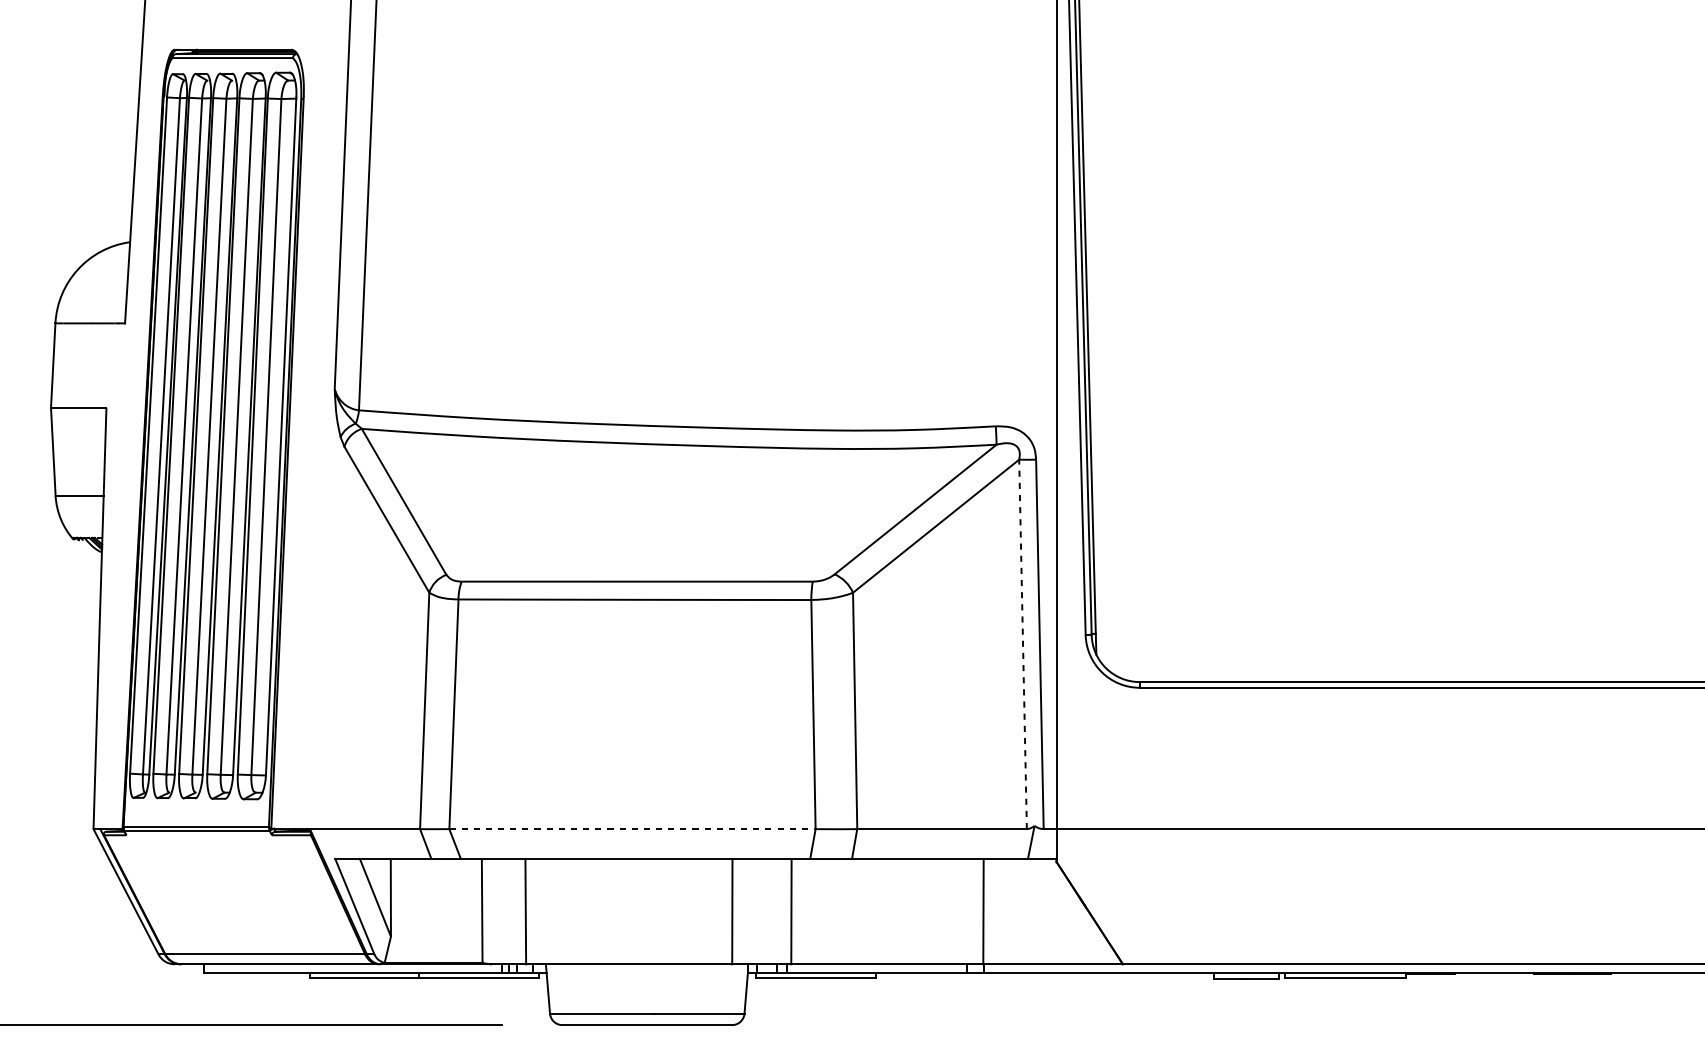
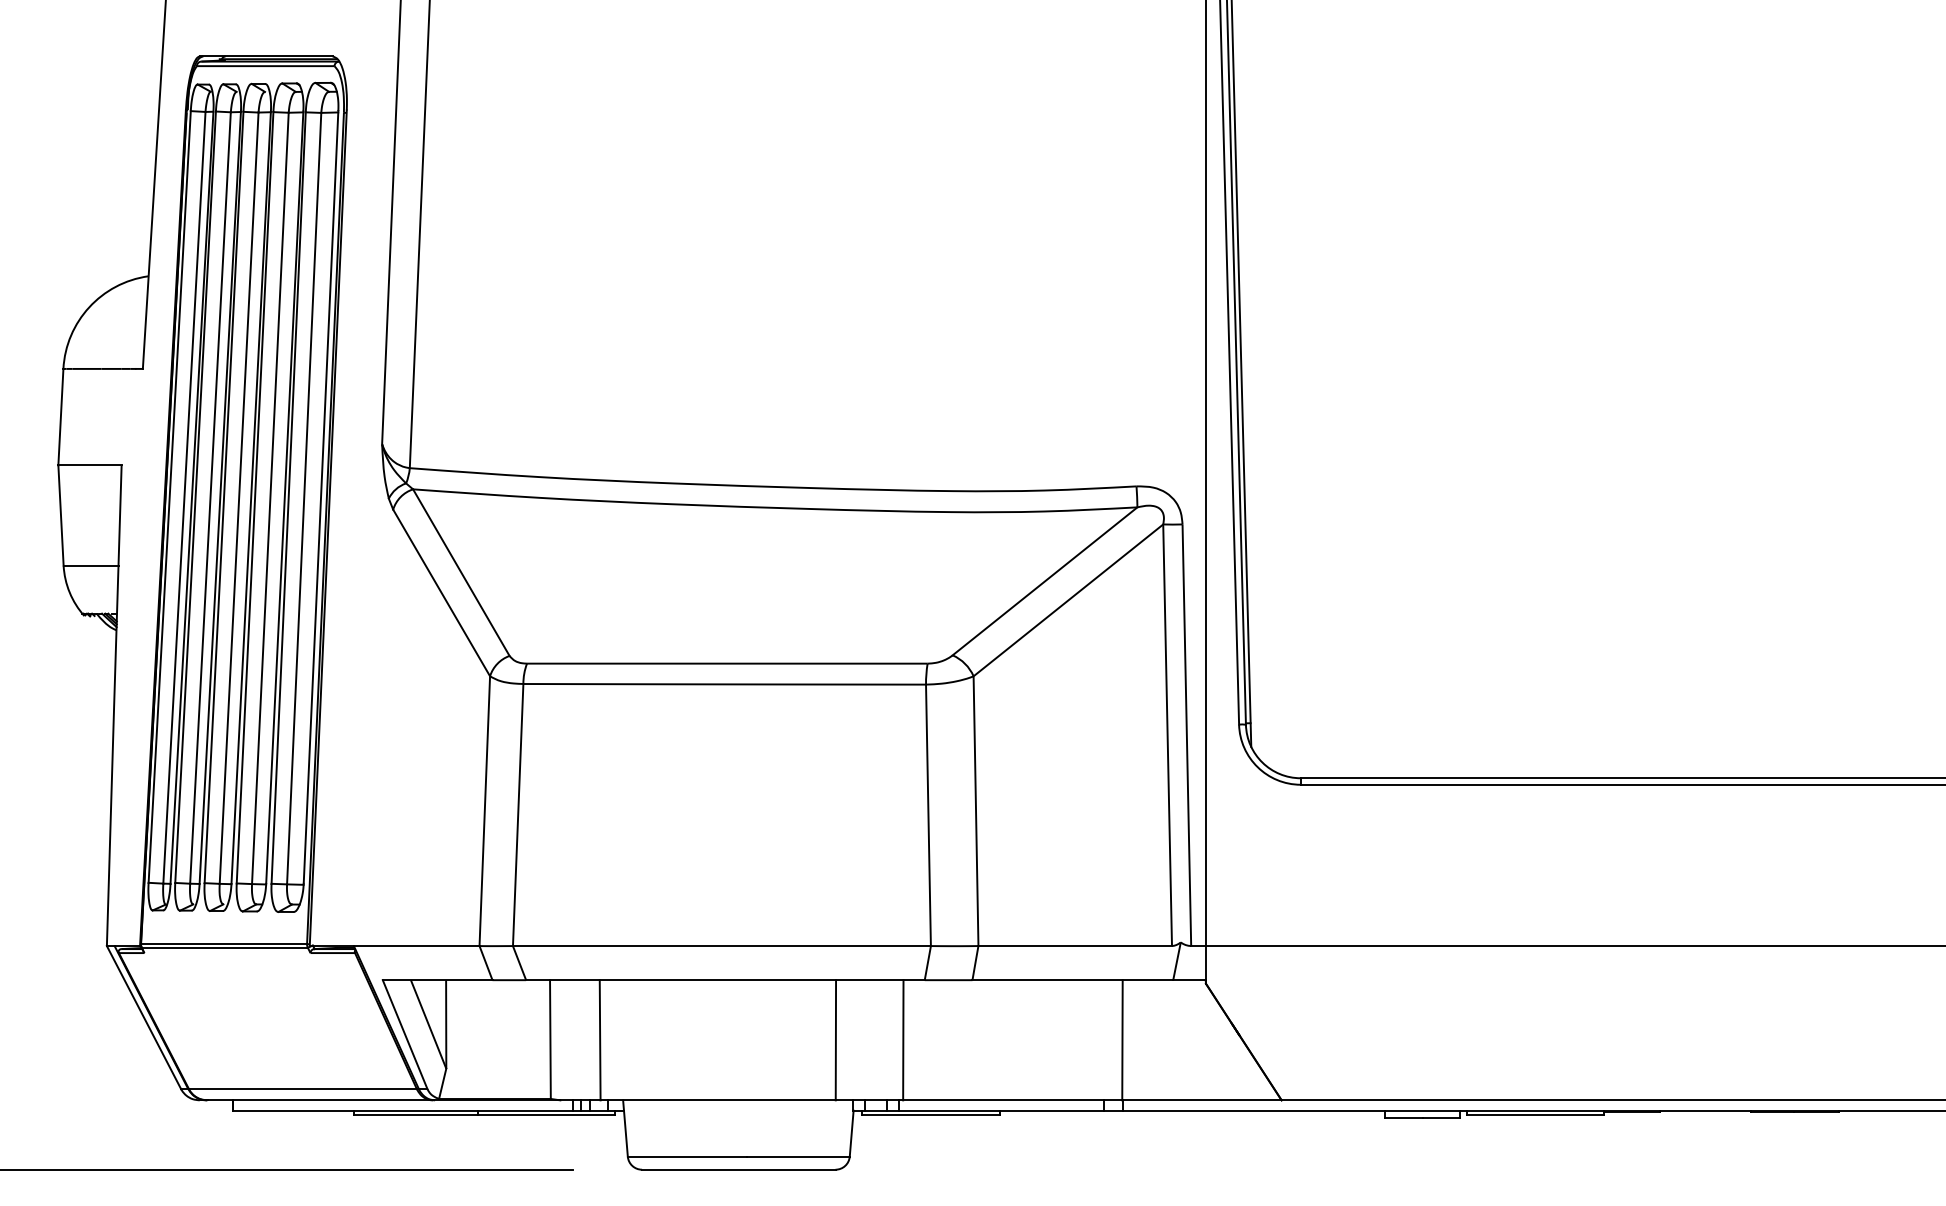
line: (1022, 643) -> (1167, 734), dashed -> solid
line: (632, 829) -> (721, 946), dashed -> solid

